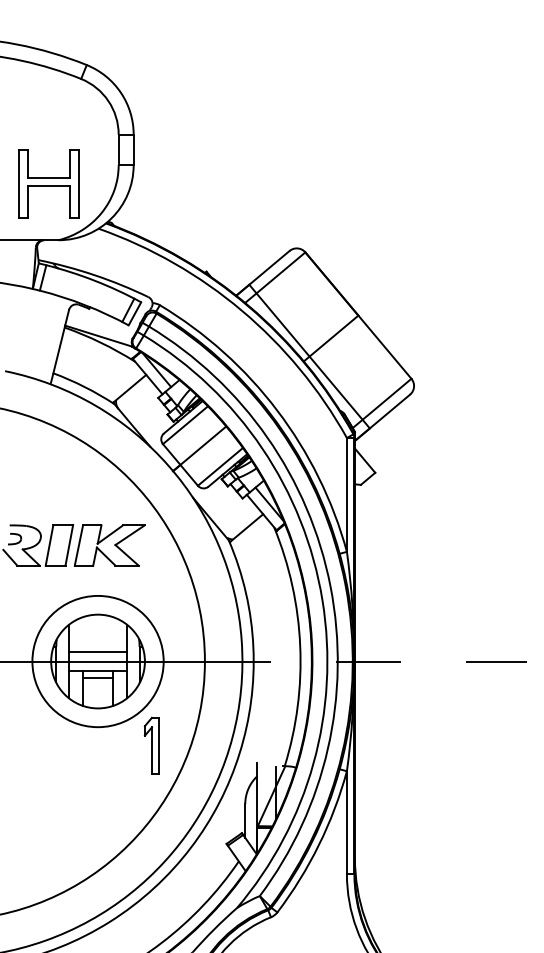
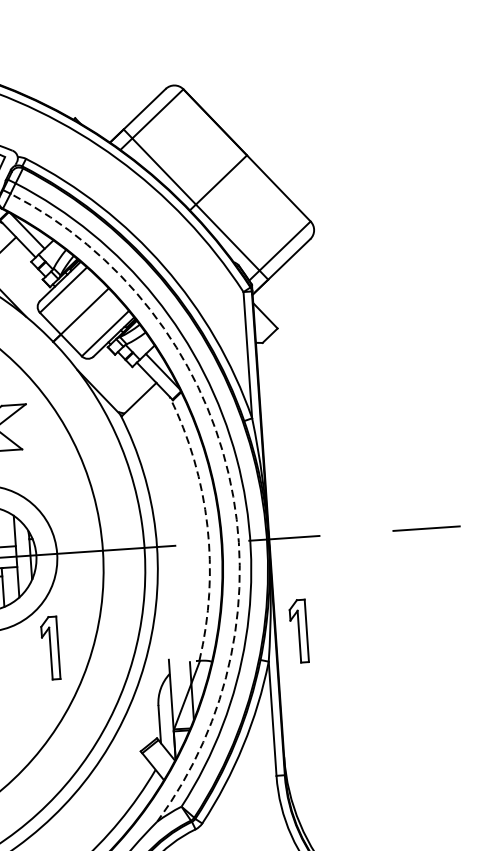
arc: (322, 600) -> (228, 474), solid -> dashed
arc: (300, 645) -> (207, 525), solid -> dashed
part: (375, 745) -> (298, 630), added

